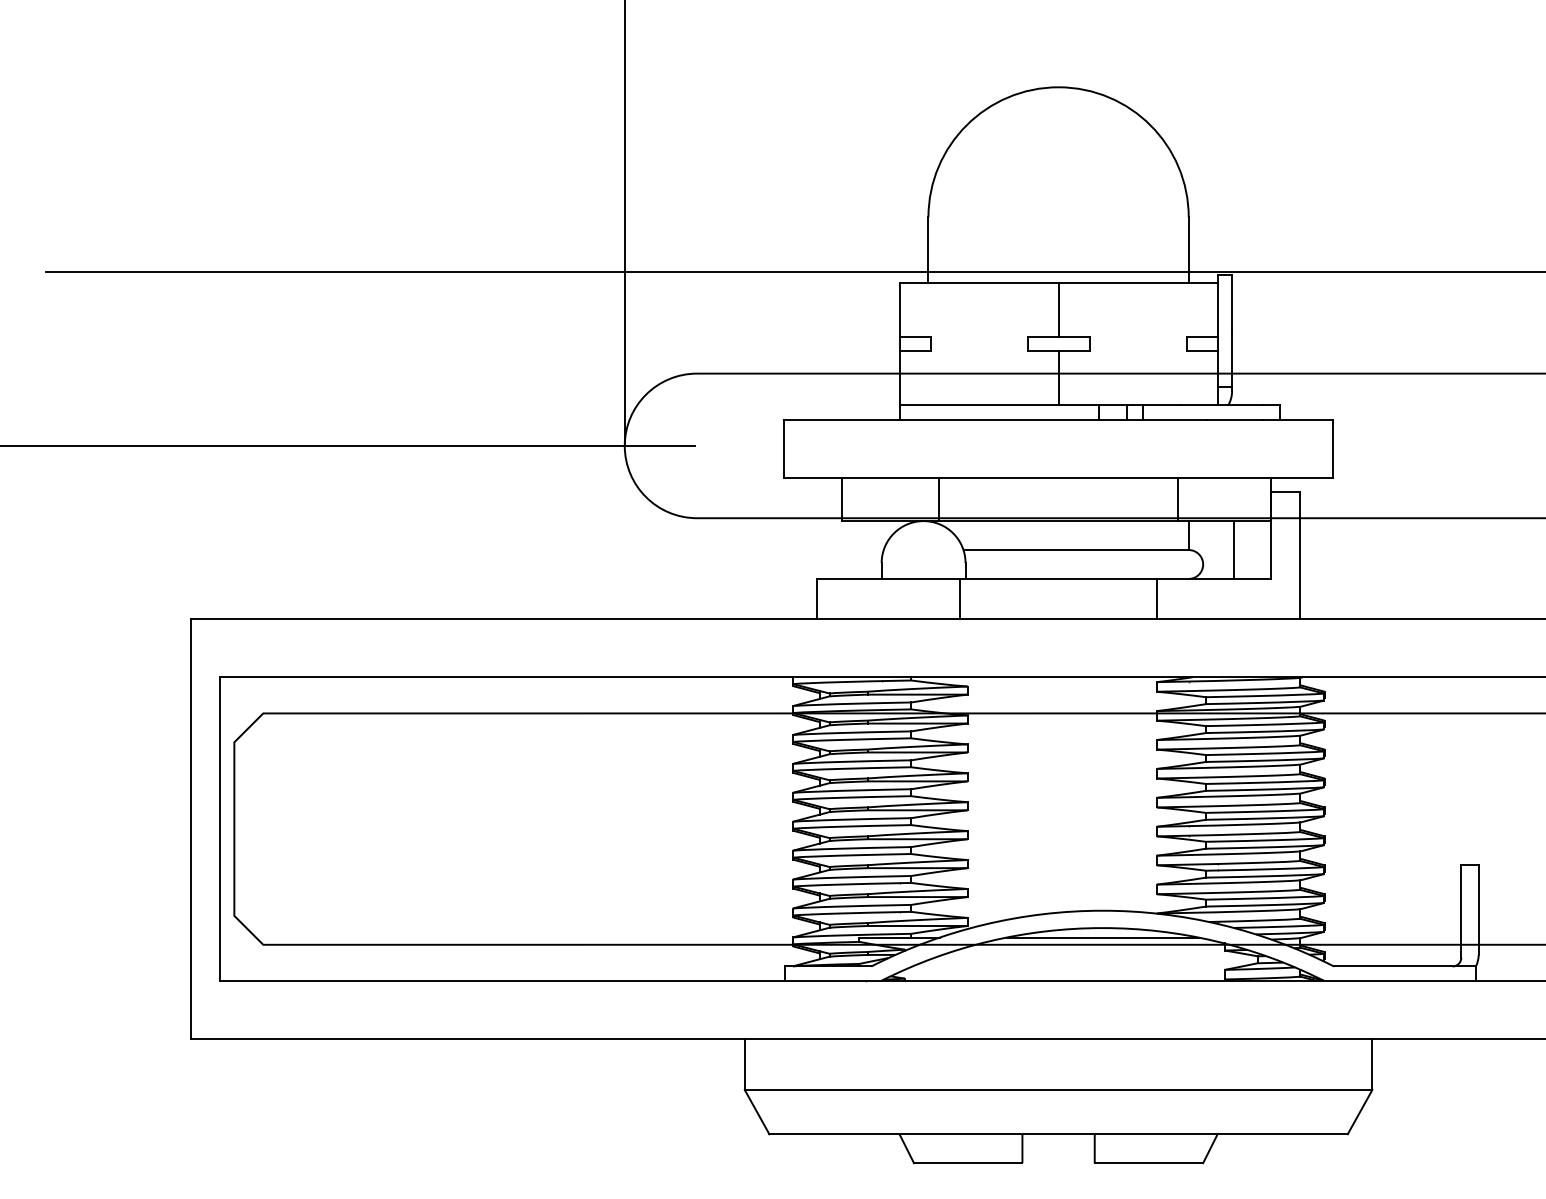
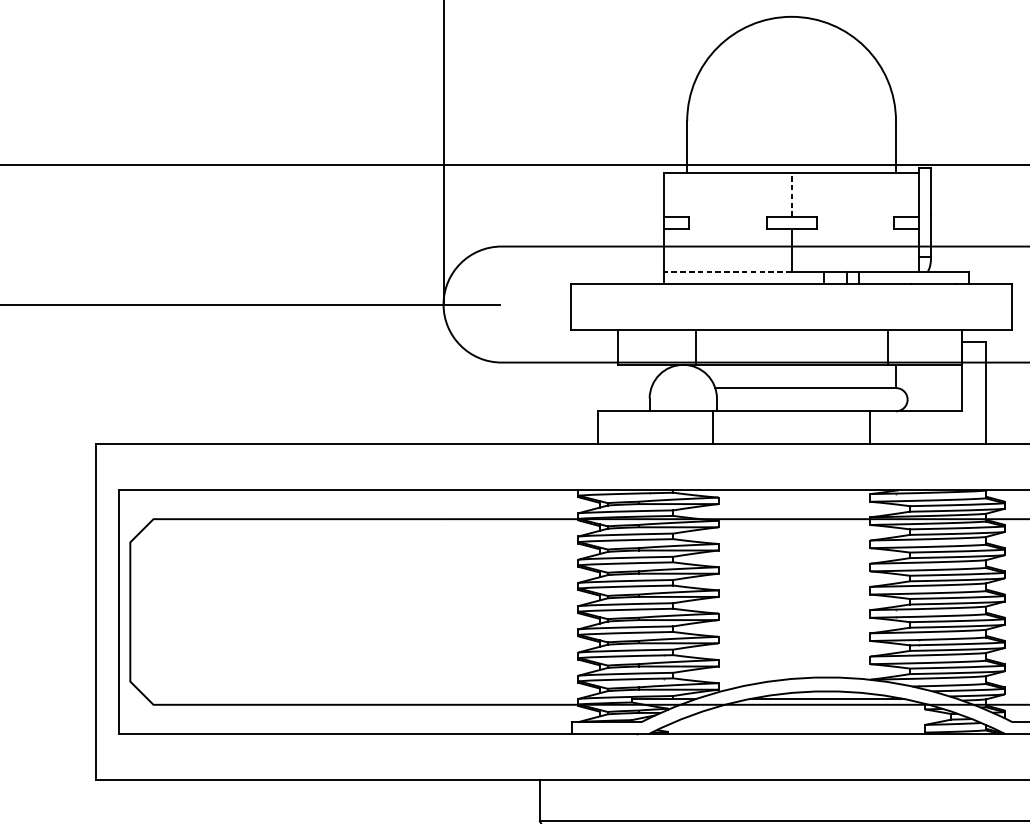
line: (1058, 309) -> (791, 195), solid -> dashed
line: (979, 405) -> (728, 272), solid -> dashed
line: (1233, 549) -> (931, 387), removed

